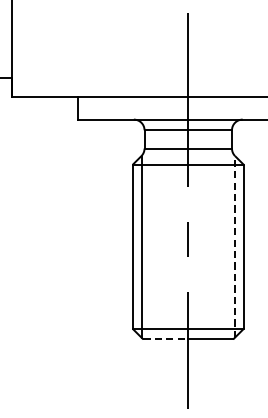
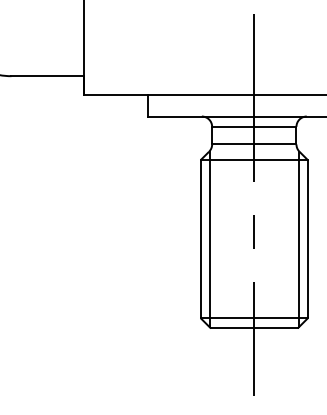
line: (234, 247) -> (298, 239), dashed -> solid
line: (165, 339) -> (232, 328), dashed -> solid

